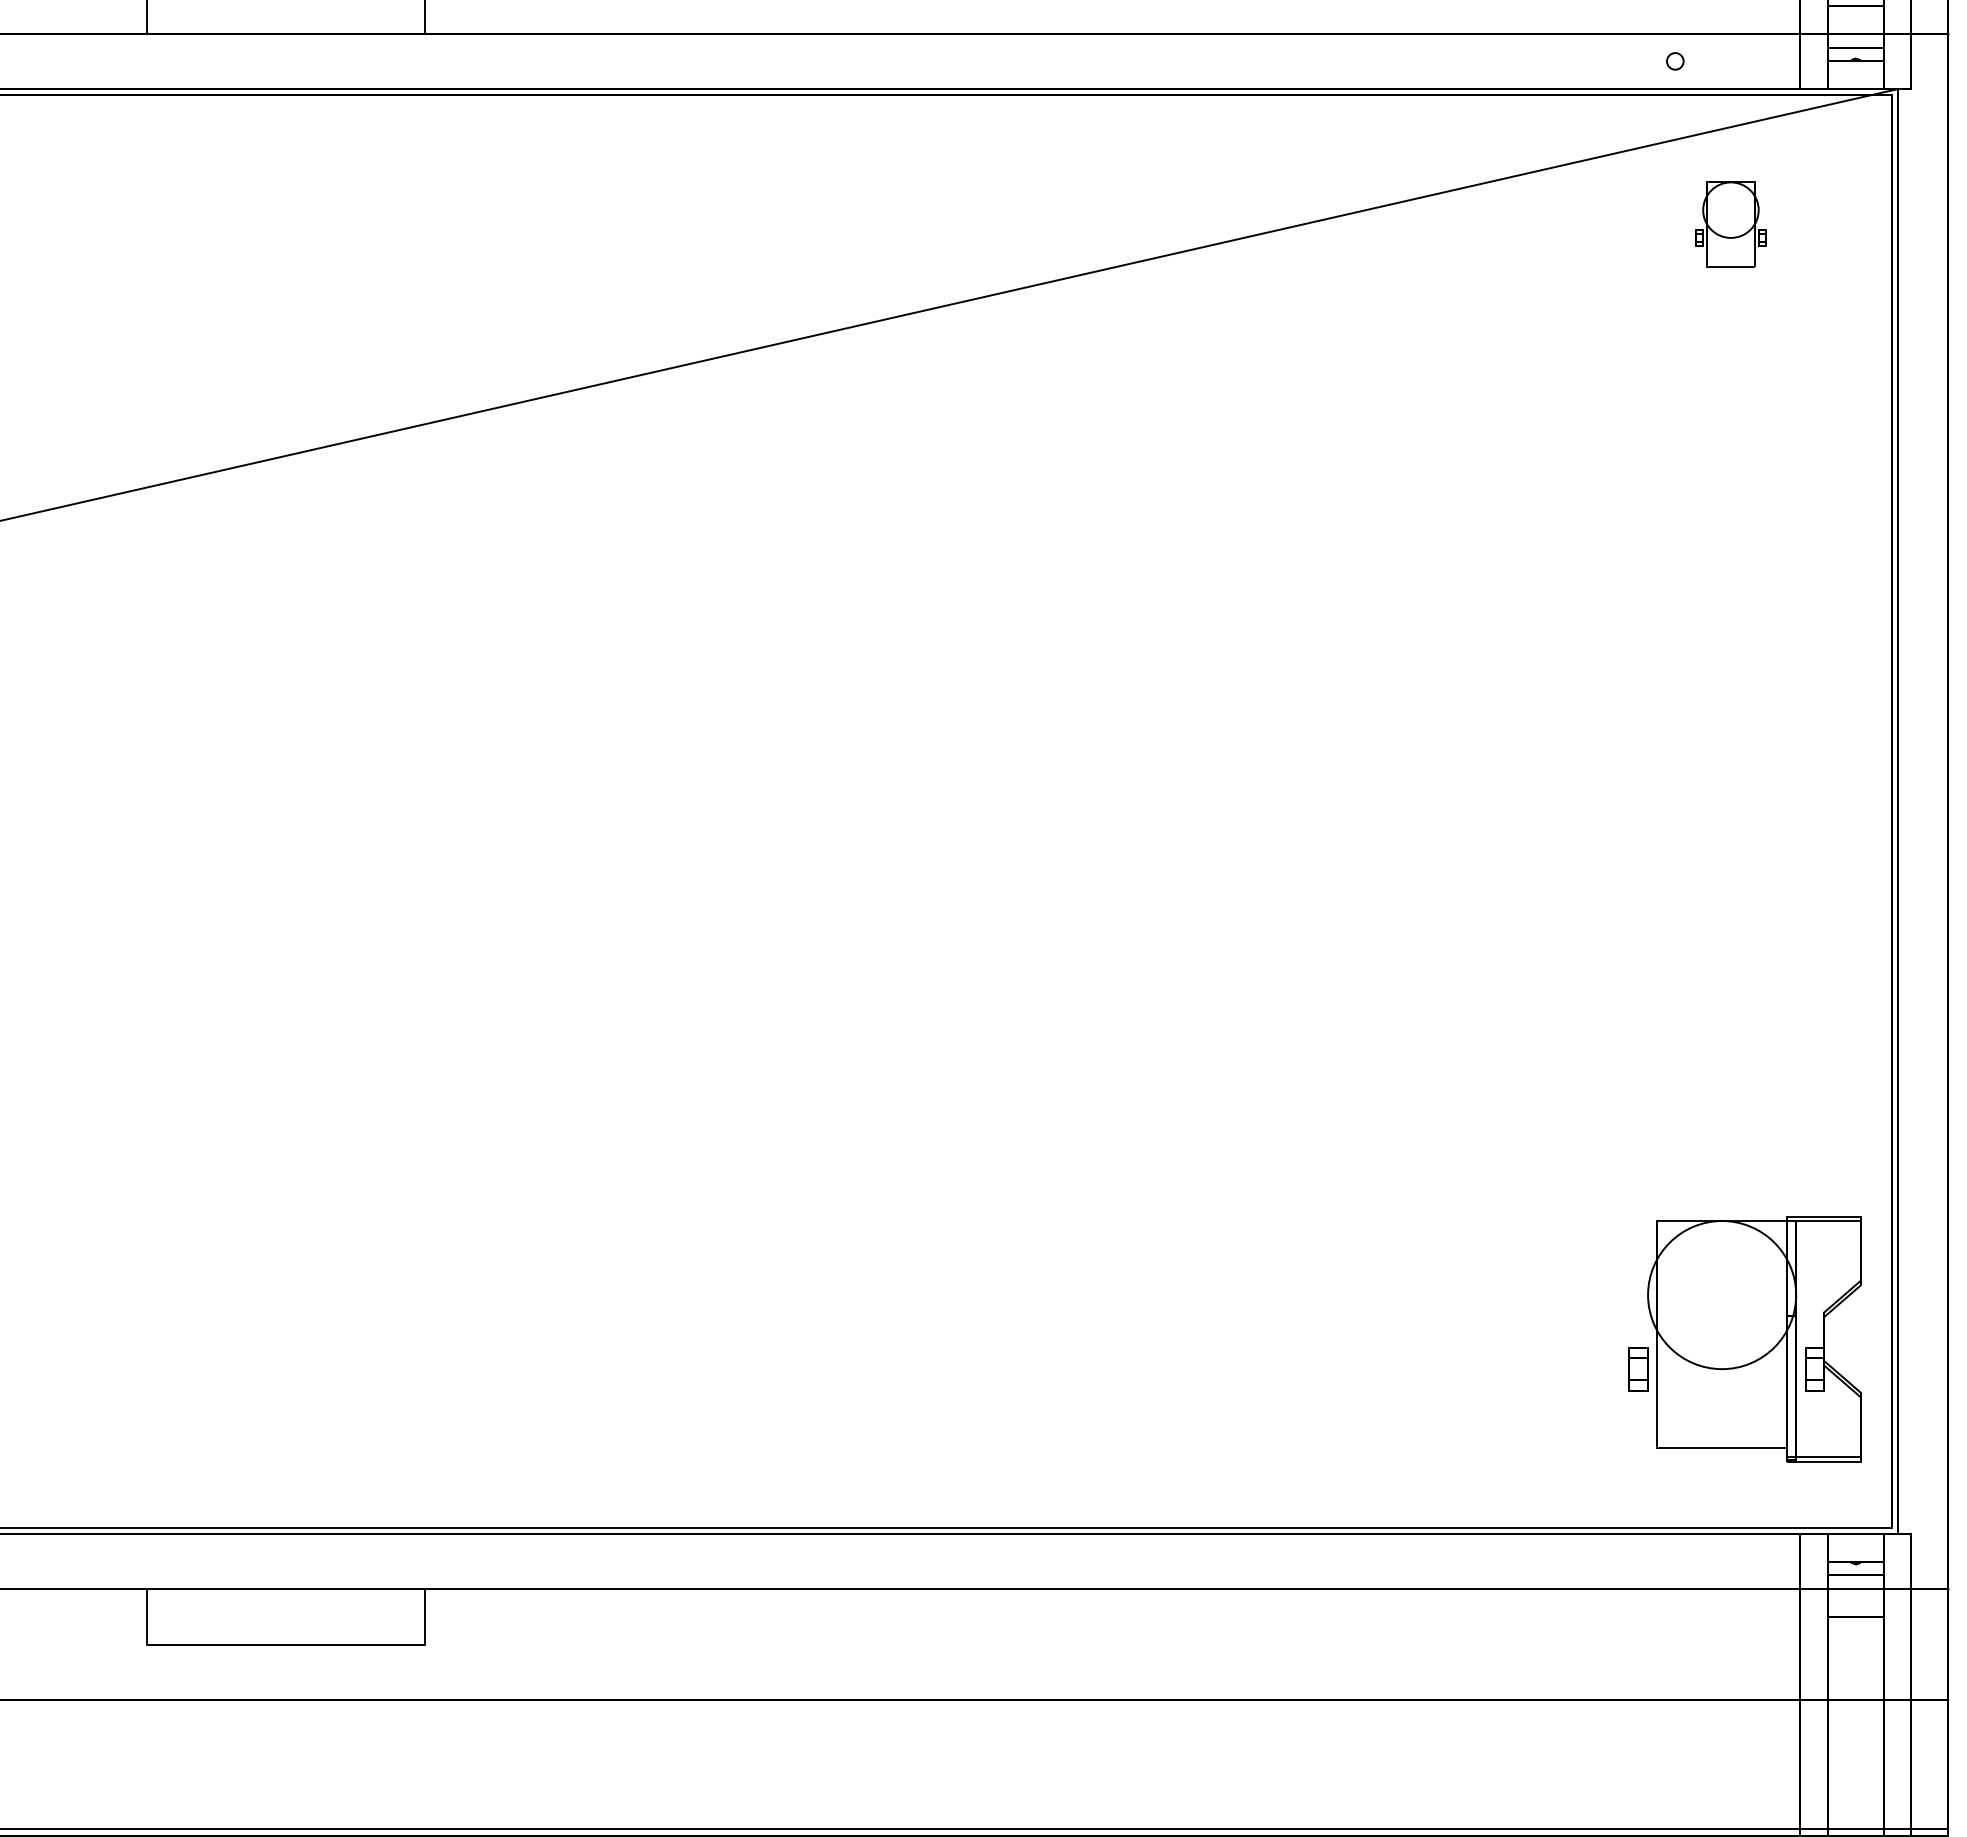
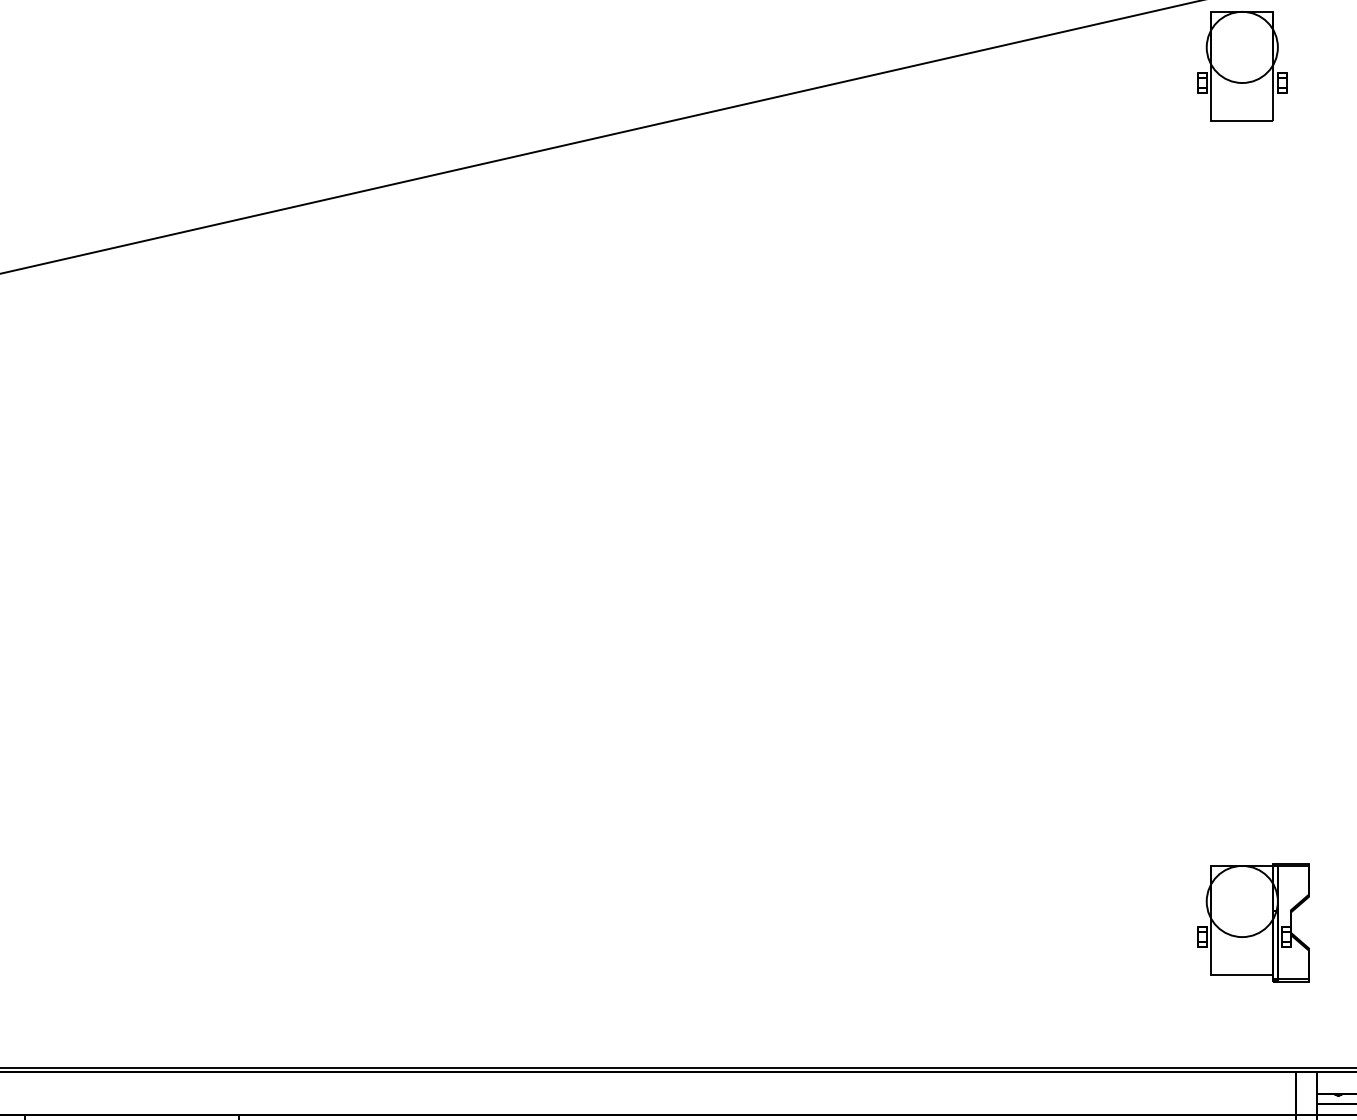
part: (1730, 224) -> (1242, 66), size x1.67
part: (1745, 1338) -> (1253, 922), size x0.62

